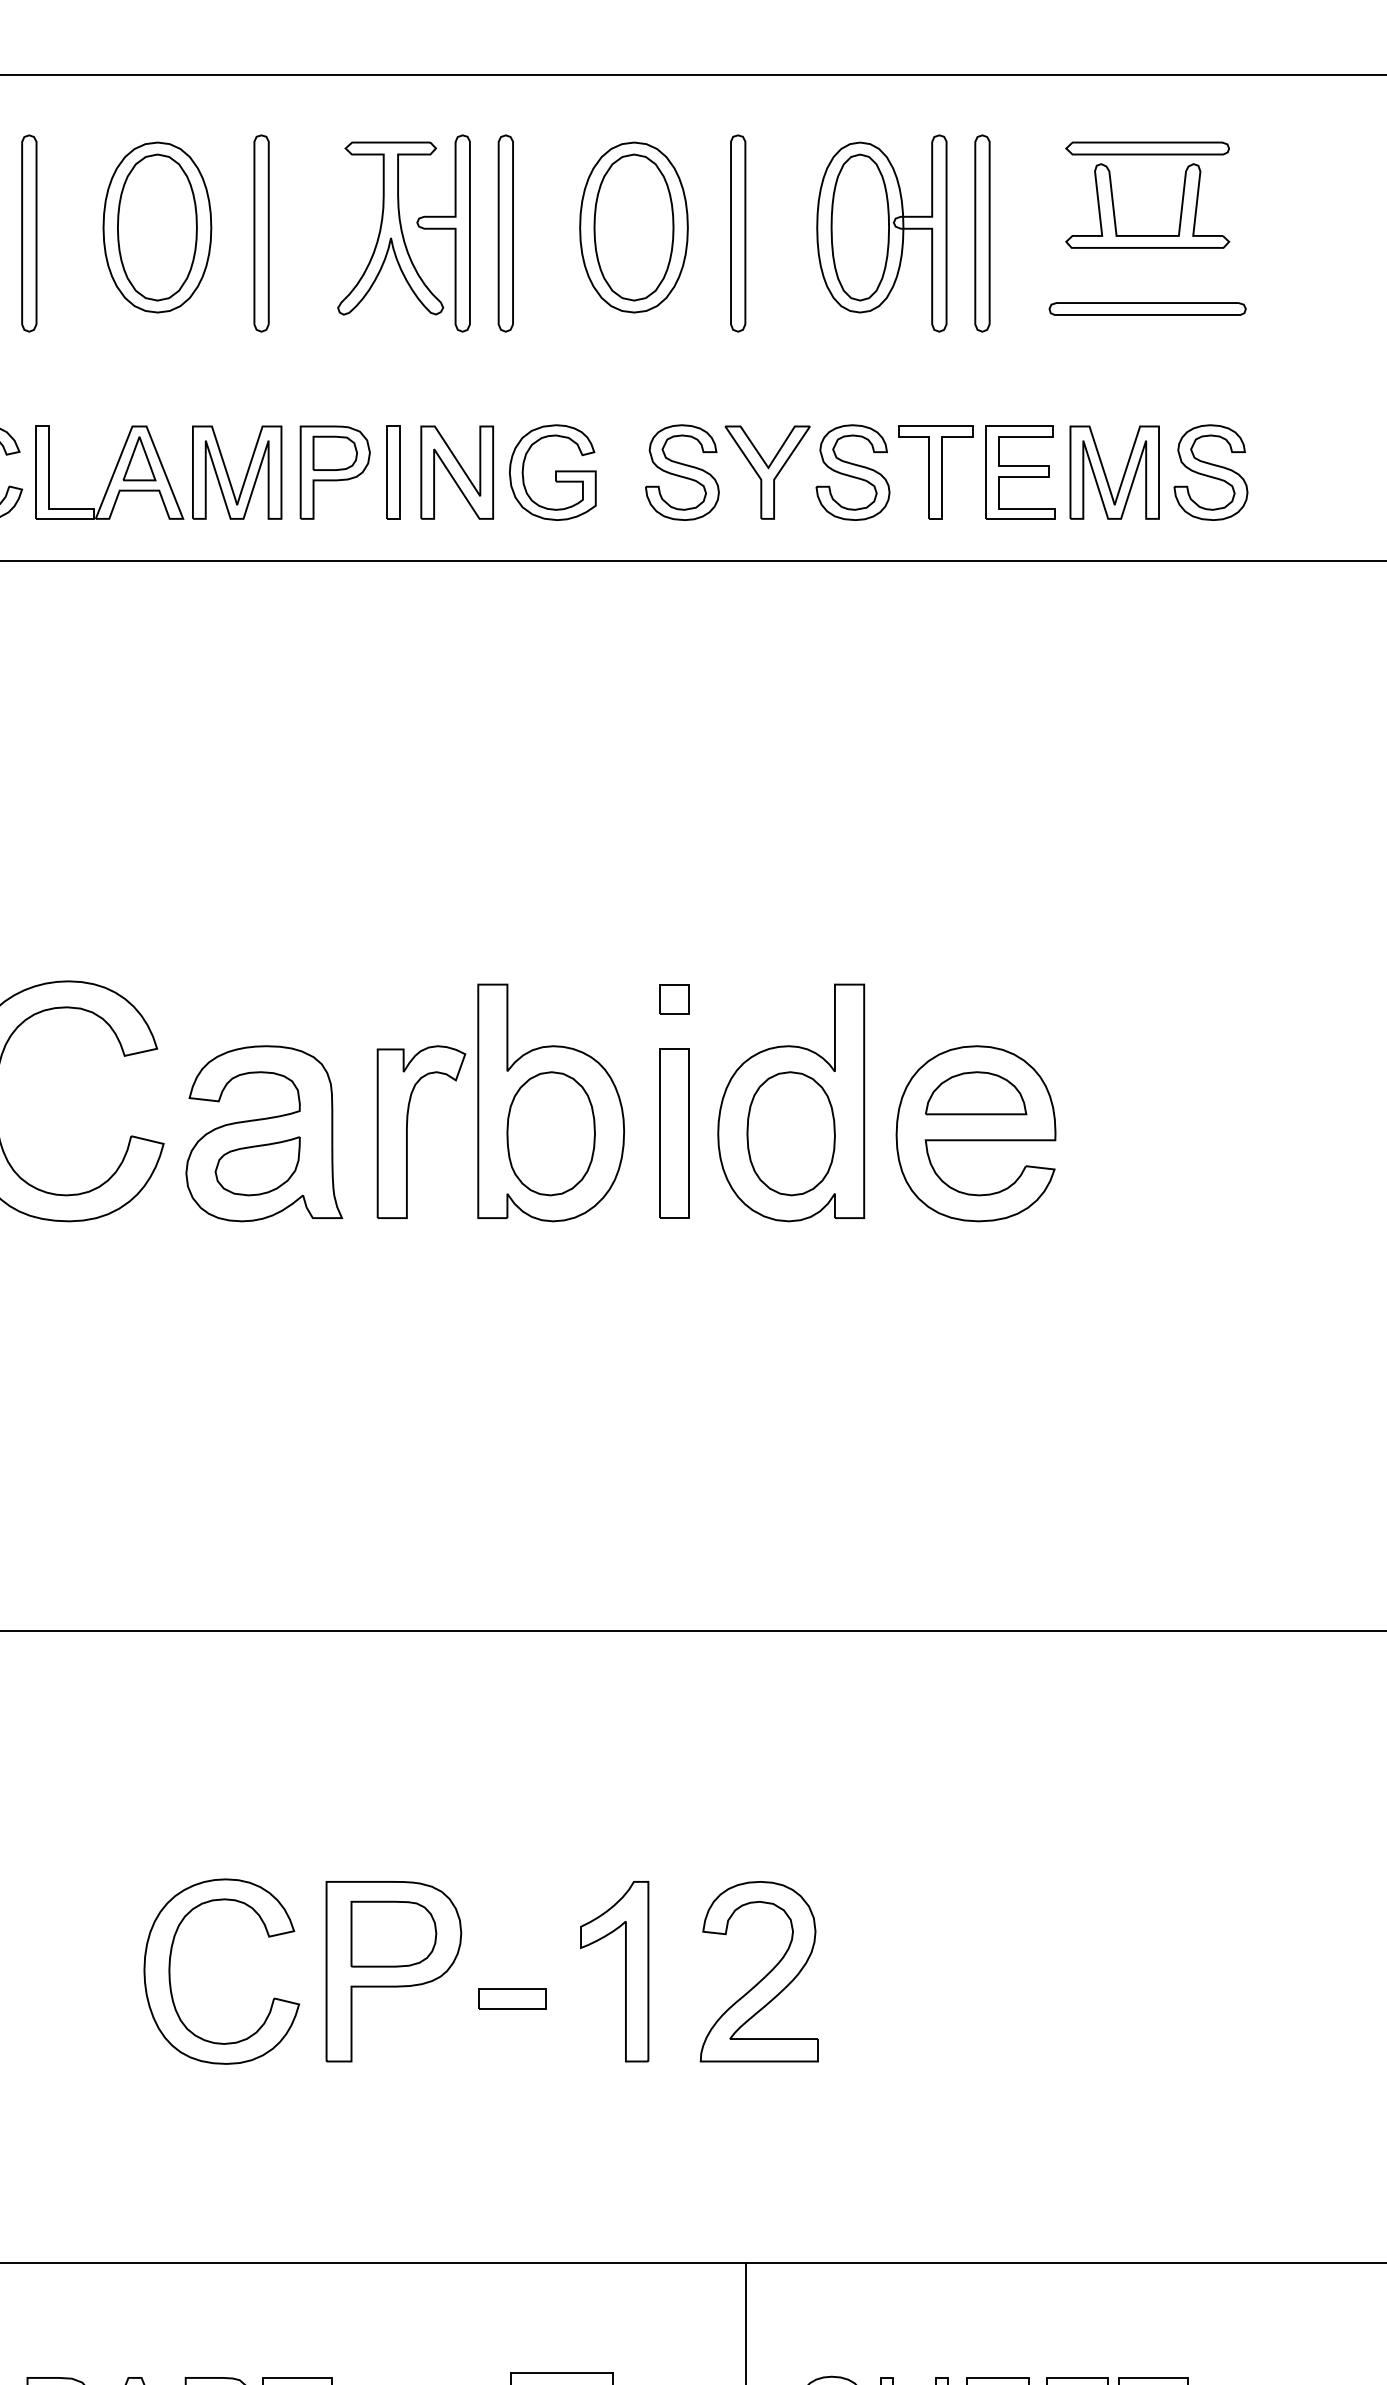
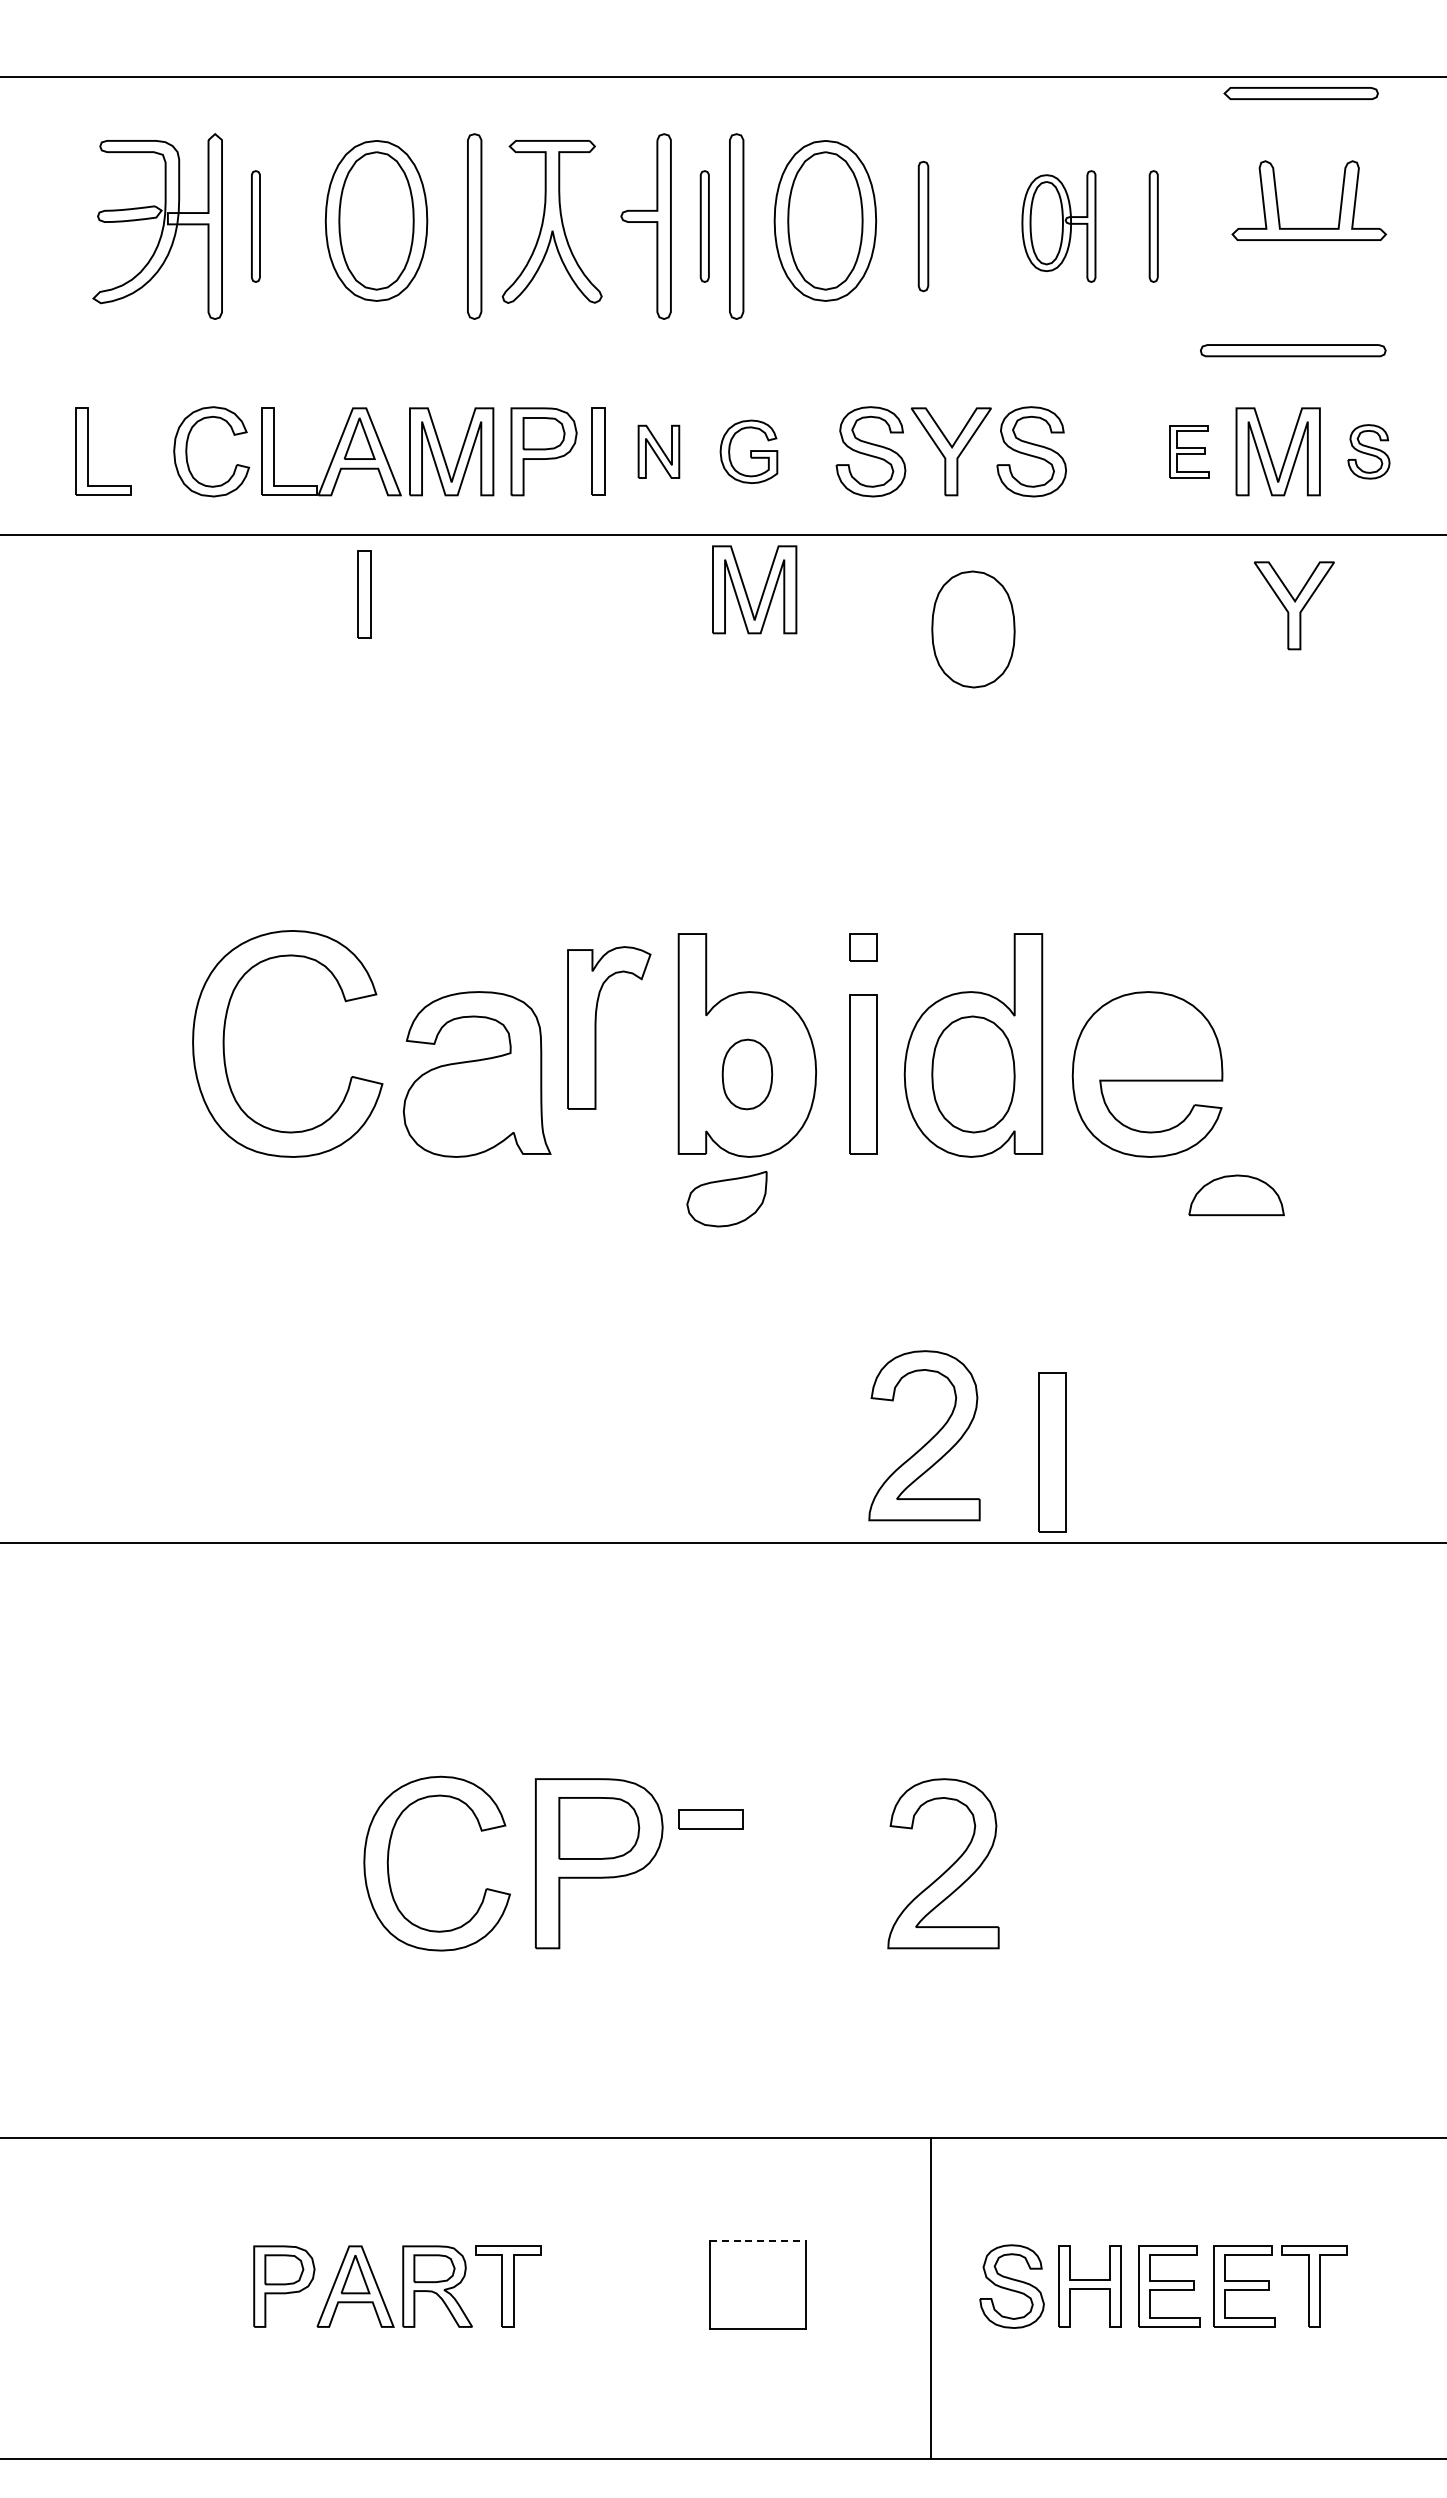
part: (1146, 148) -> (1300, 93), moved
part: (389, 228) -> (551, 221), moved
part: (28, 233) -> (255, 226), size x0.6
part: (505, 233) -> (704, 226), size x0.6
part: (539, 233) -> (736, 226), added
part: (738, 233) -> (923, 226), size x0.7
part: (881, 233) -> (1058, 226), size x0.6
part: (982, 233) -> (1153, 226), size x0.6
part: (1147, 308) -> (1293, 350), moved
part: (456, 472) -> (658, 451), size x0.6
part: (552, 472) -> (748, 451), size x0.7
part: (935, 472) -> (1109, 451), removed
part: (1020, 472) -> (1189, 451), size x0.6
part: (1210, 472) -> (1368, 451), size x0.6
part: (550, 619) -> (746, 590), added
part: (144, 624) -> (364, 594), added
part: (1130, 635) -> (1293, 605), added
part: (791, 661) -> (973, 629), added
part: (975, 1093) -> (1236, 1195), moved
part: (407, 1131) -> (596, 1027), moved
part: (551, 1133) -> (747, 1074), size x0.6
part: (257, 1165) -> (726, 1198), moved
part: (744, 1521) -> (929, 1439), added
part: (875, 1535) -> (1052, 1452), added
part: (624, 1971) -> (816, 1863), removed
part: (511, 1999) -> (710, 1819), moved
line: (562, 2372) -> (758, 2241), solid -> dashed

